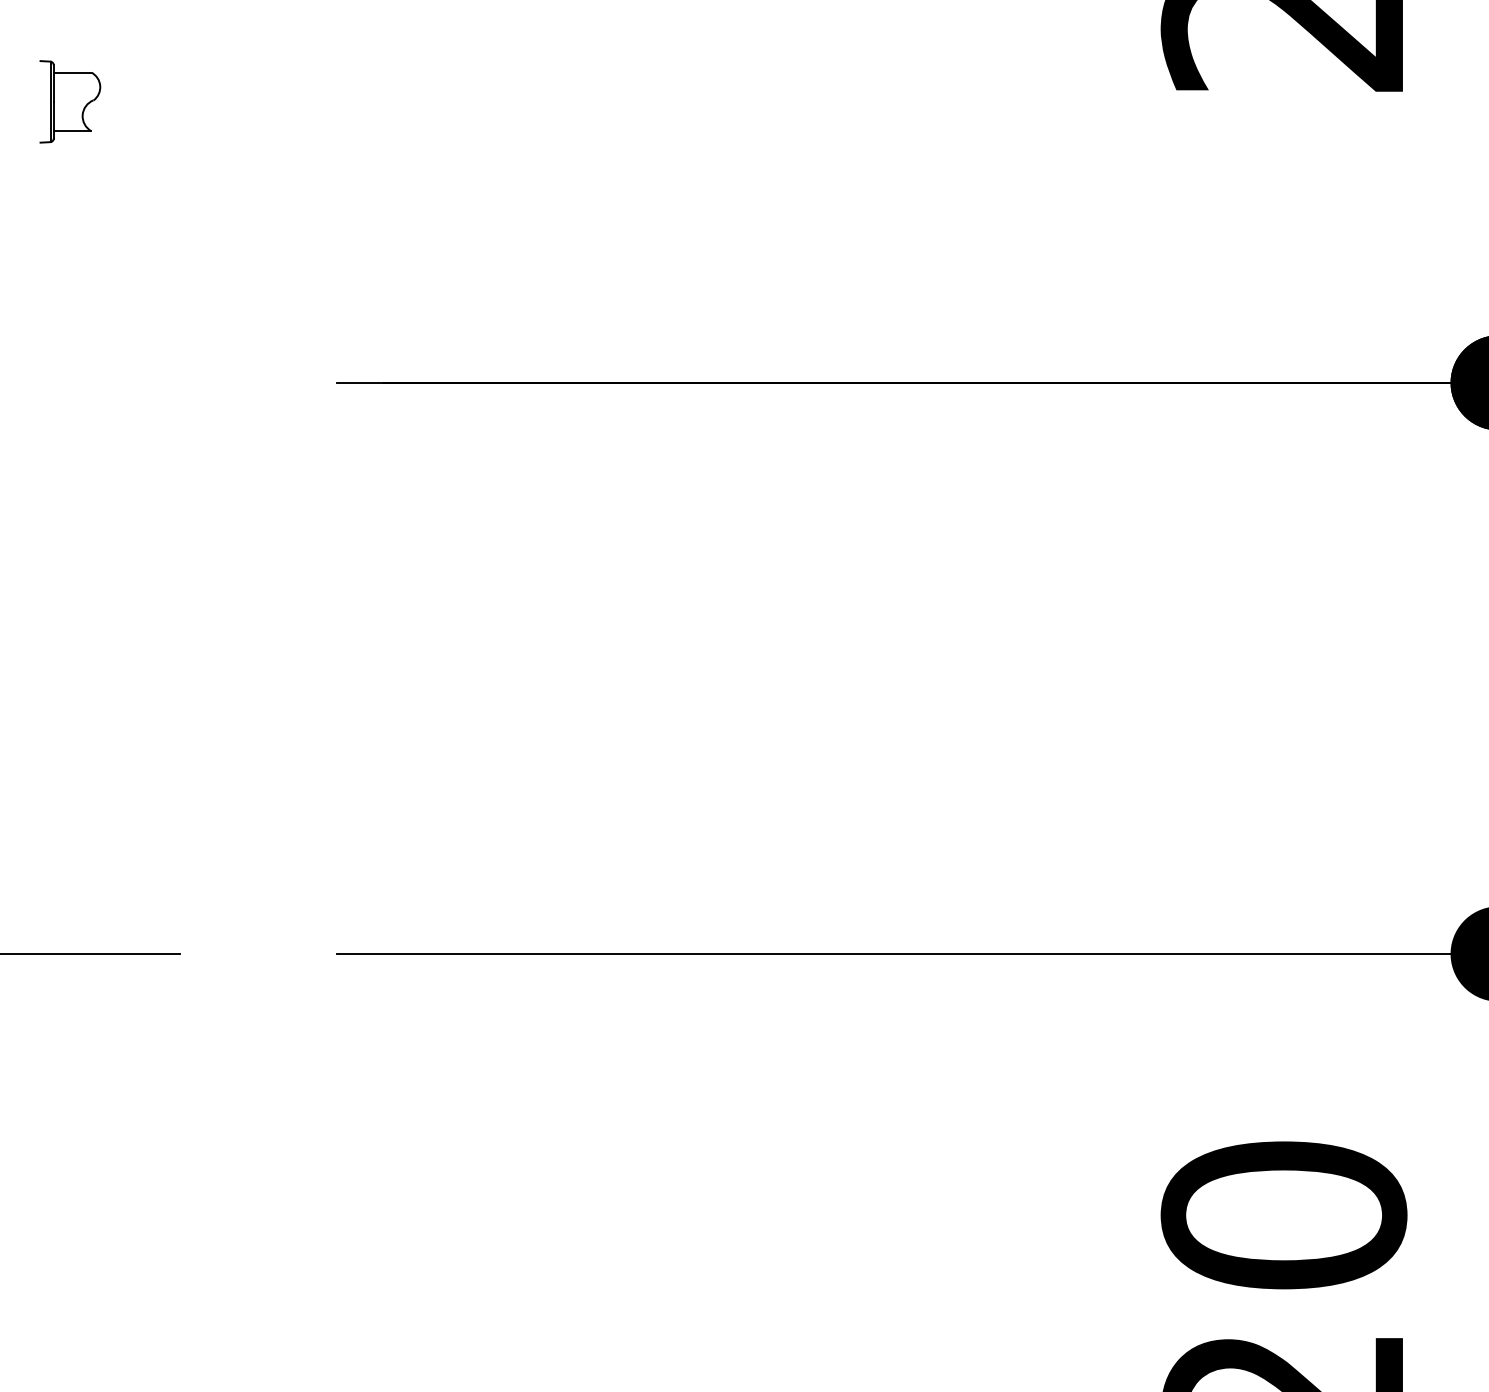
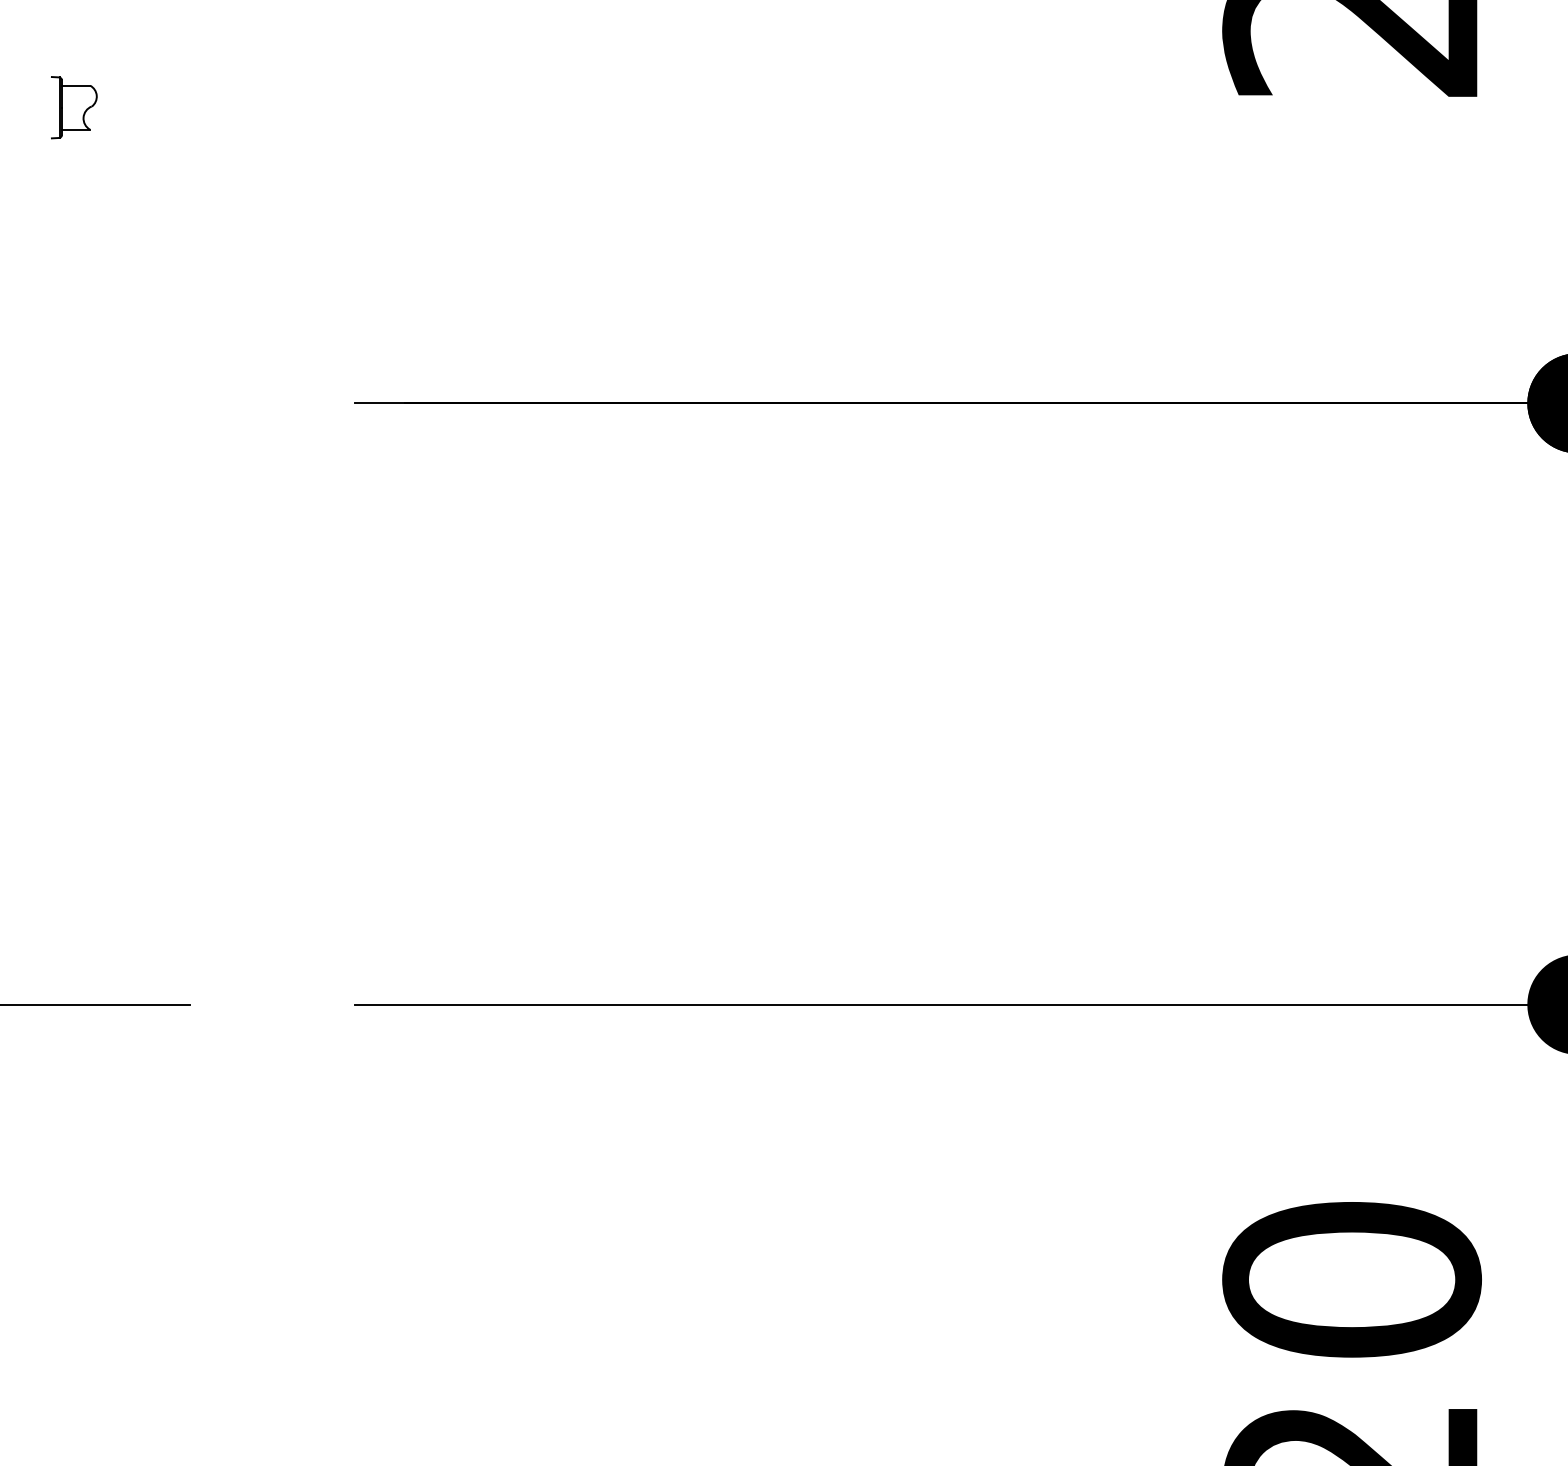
part: (70, 102) -> (74, 108), size x0.71

